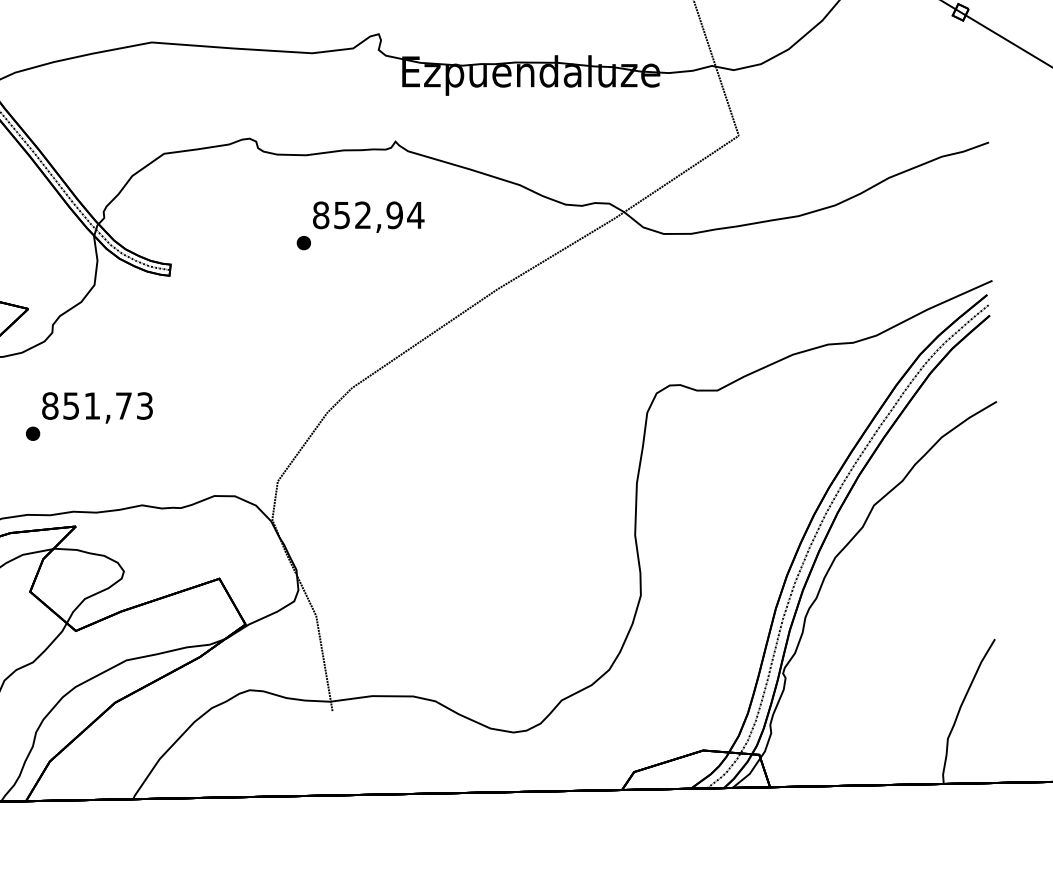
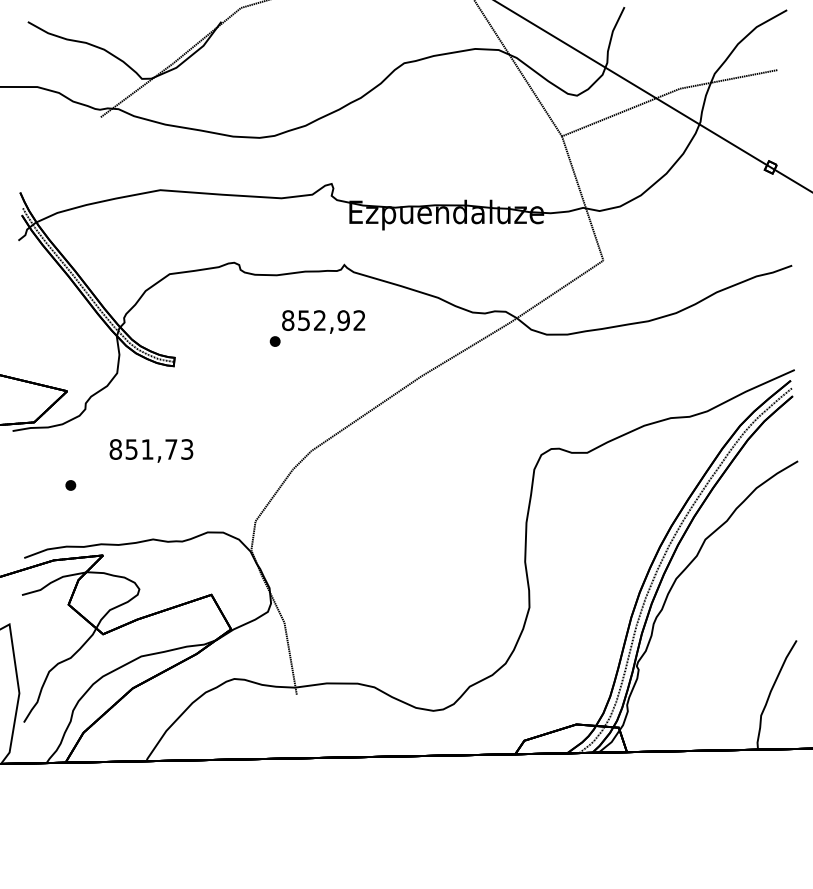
text: (415, 215) -> (359, 320), 852,94 -> 852,92
text: (97, 407) -> (151, 450), moved

